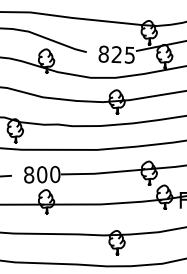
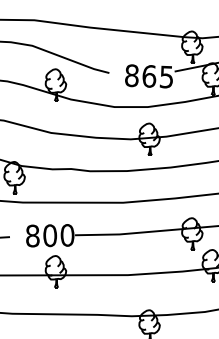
text: (116, 54) -> (148, 76), 825 -> 865

